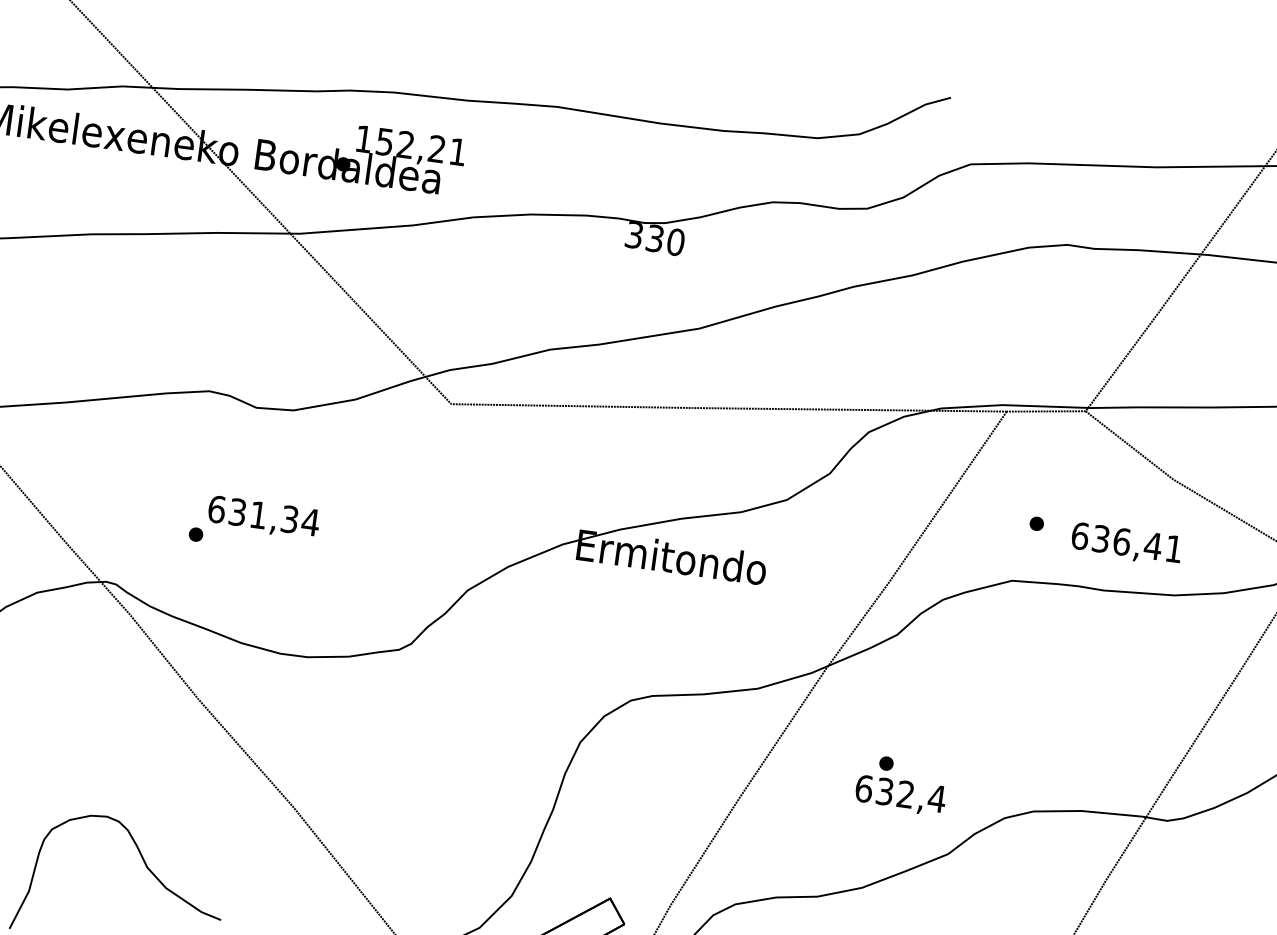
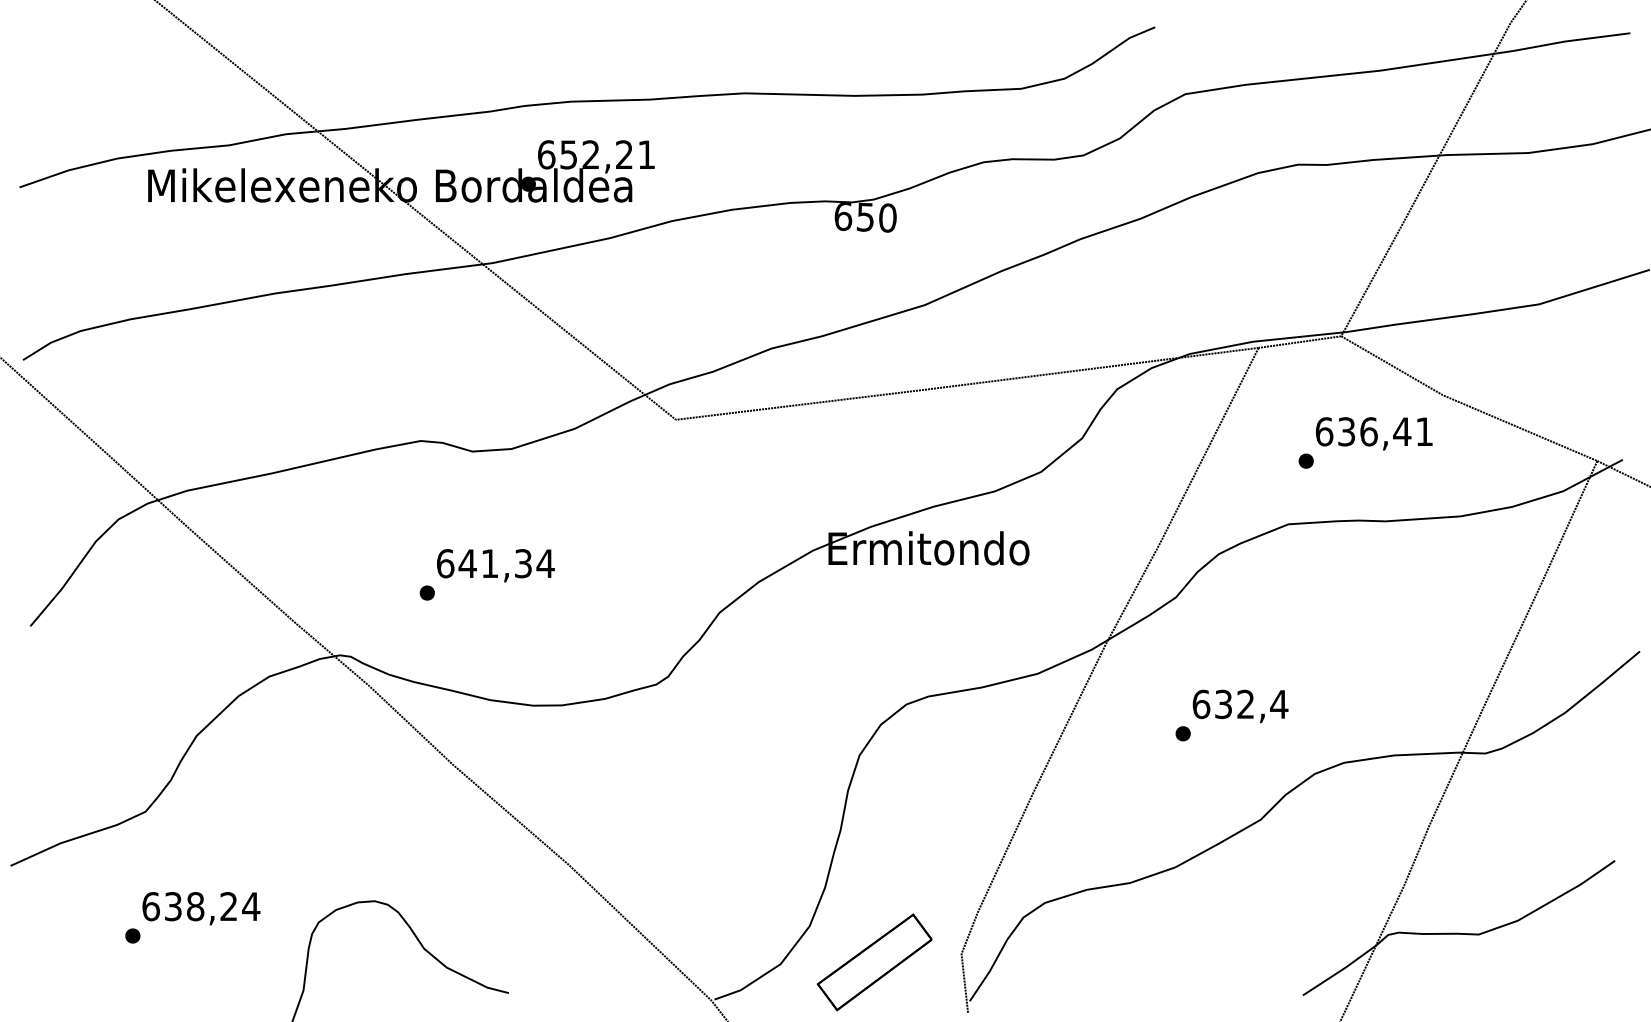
text: (364, 138) -> (546, 154), 152,21 -> 652,21
text: (643, 236) -> (853, 216), 330 -> 650
text: (237, 512) -> (467, 563), 631,34 -> 641,34
text: (1125, 544) -> (1373, 433), moved
text: (900, 795) -> (1240, 706), moved

